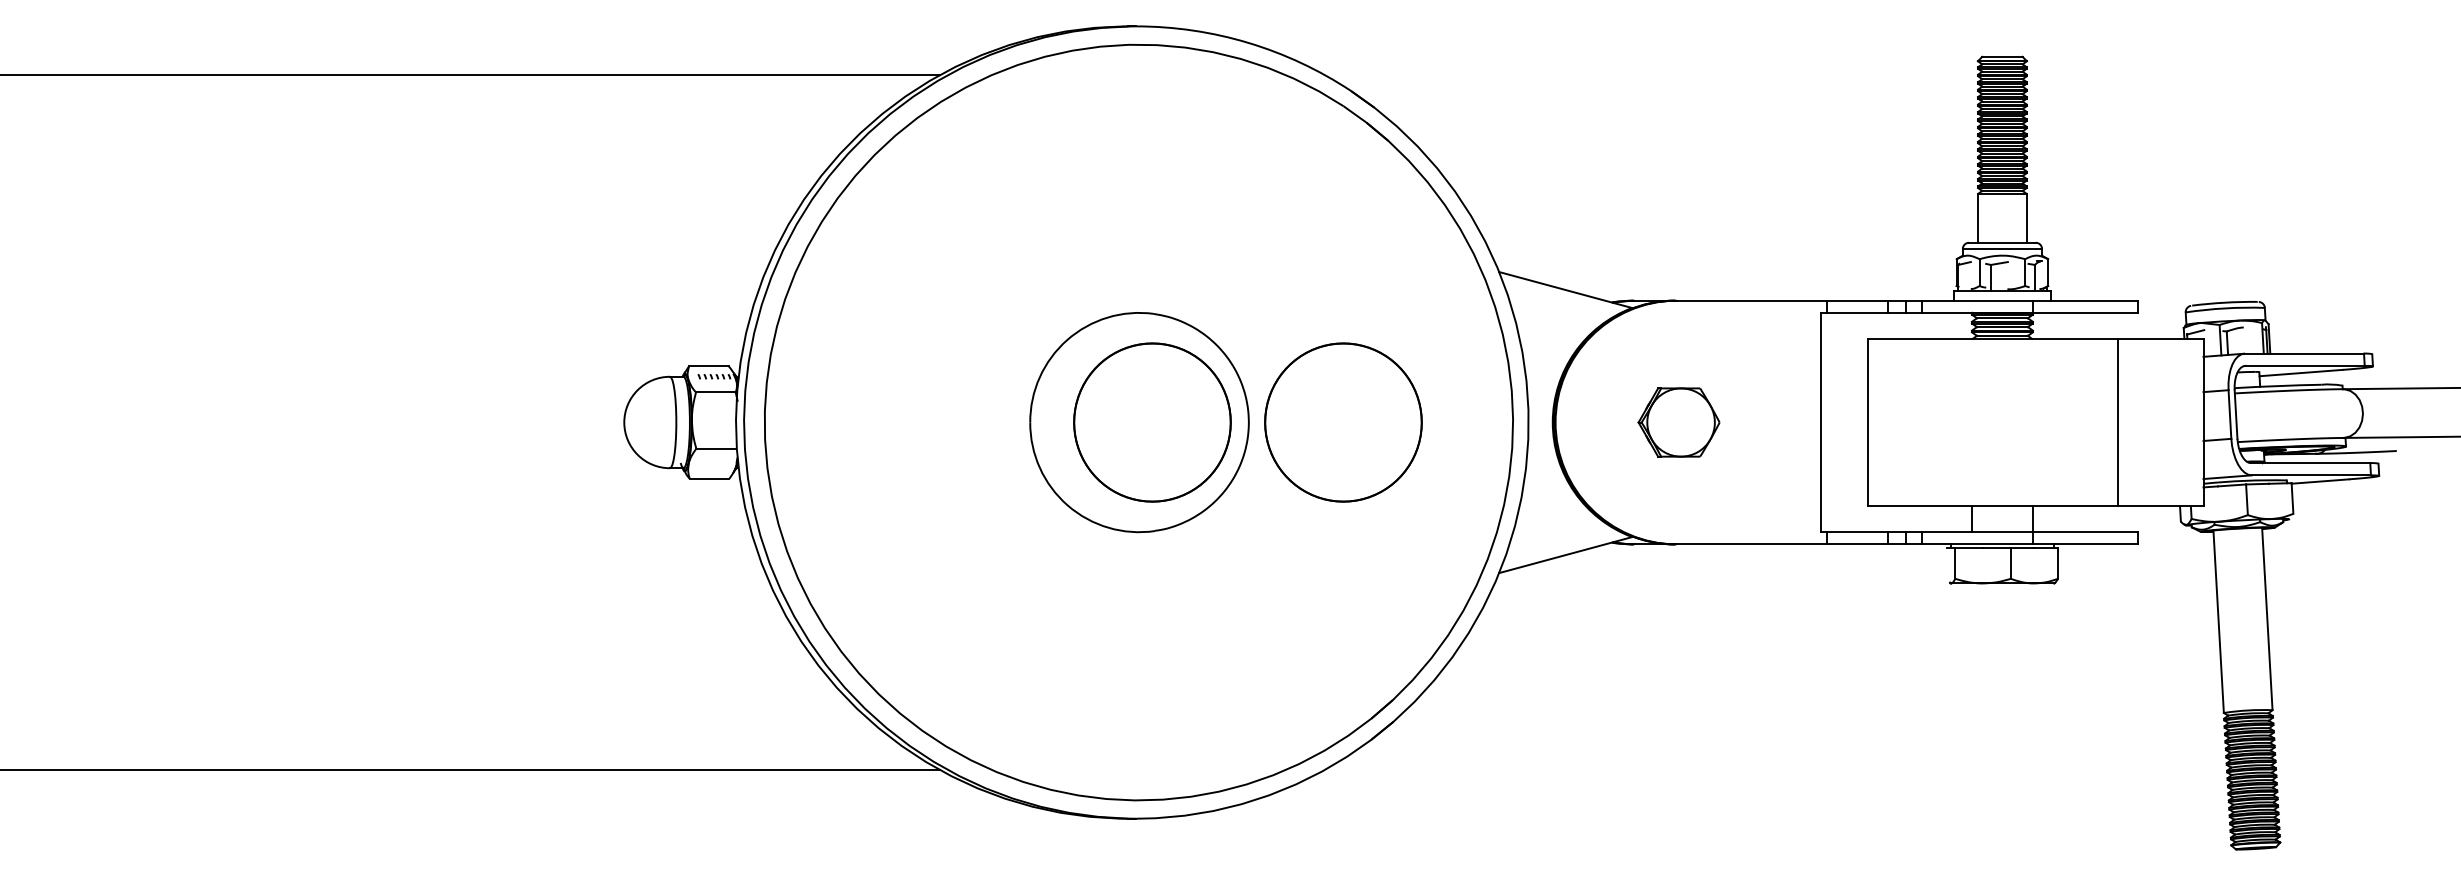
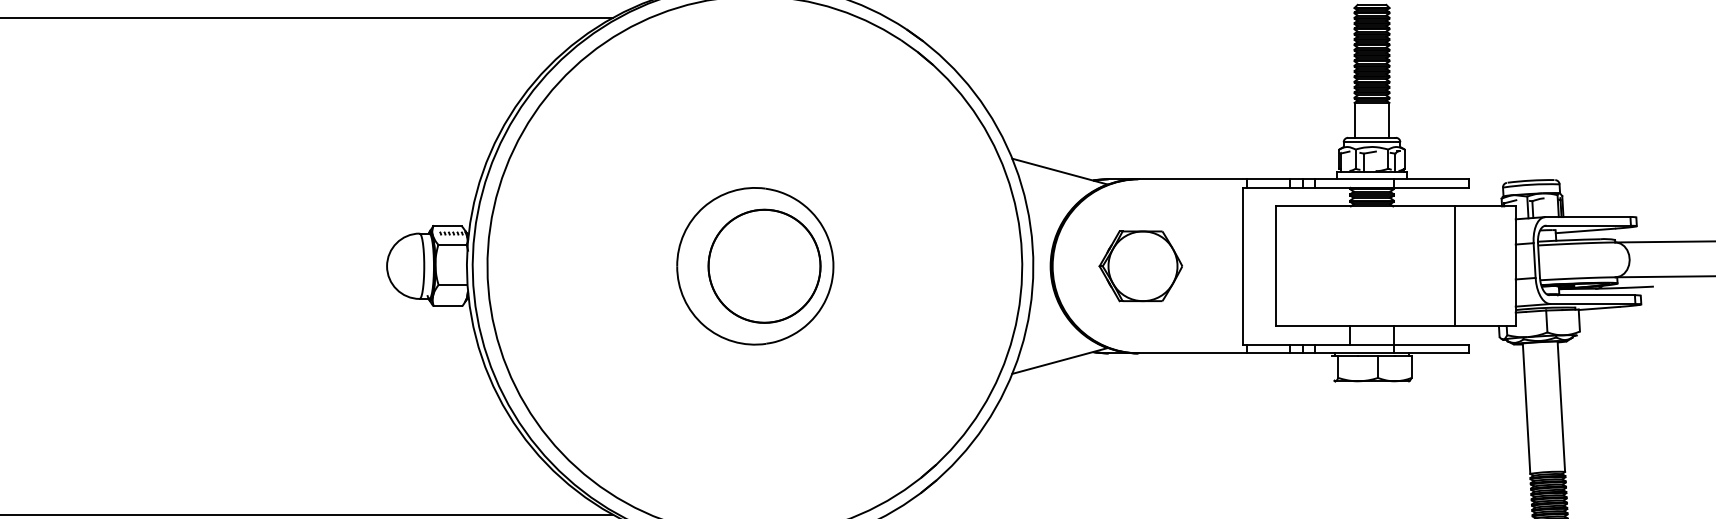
part: (1343, 422) -> (901, 266), removed
part: (1678, 422) -> (1140, 266), size x1.43

